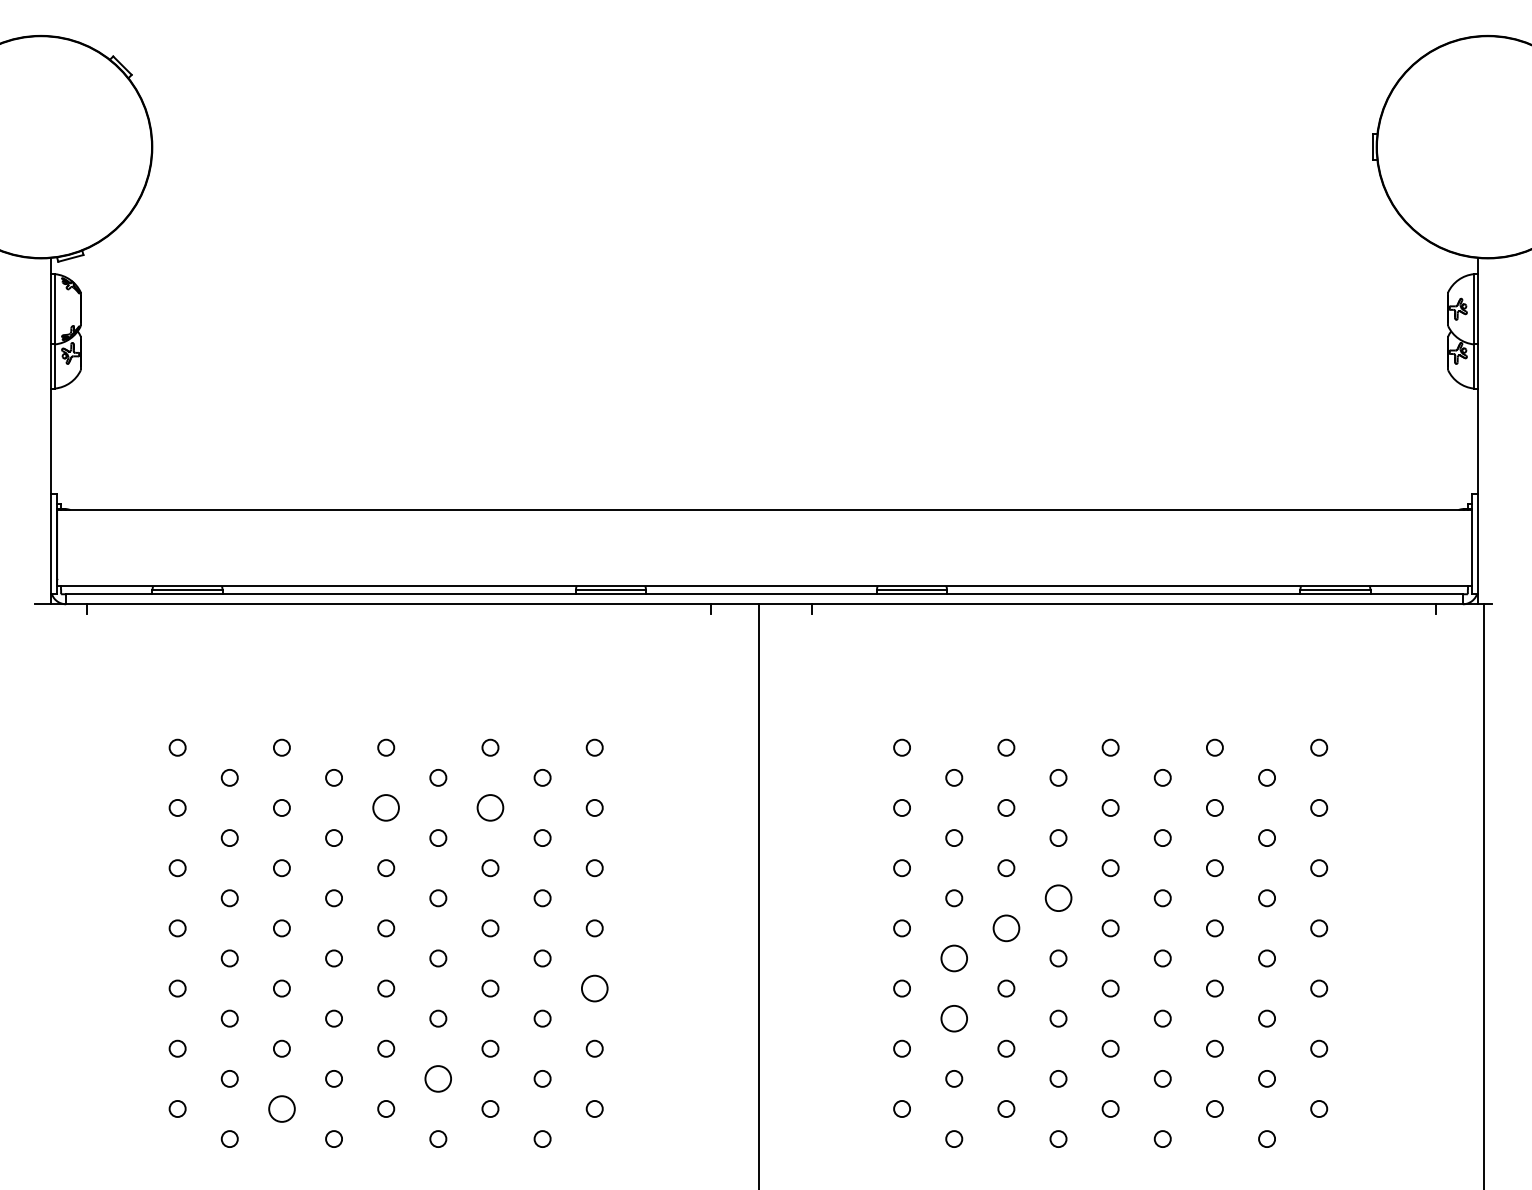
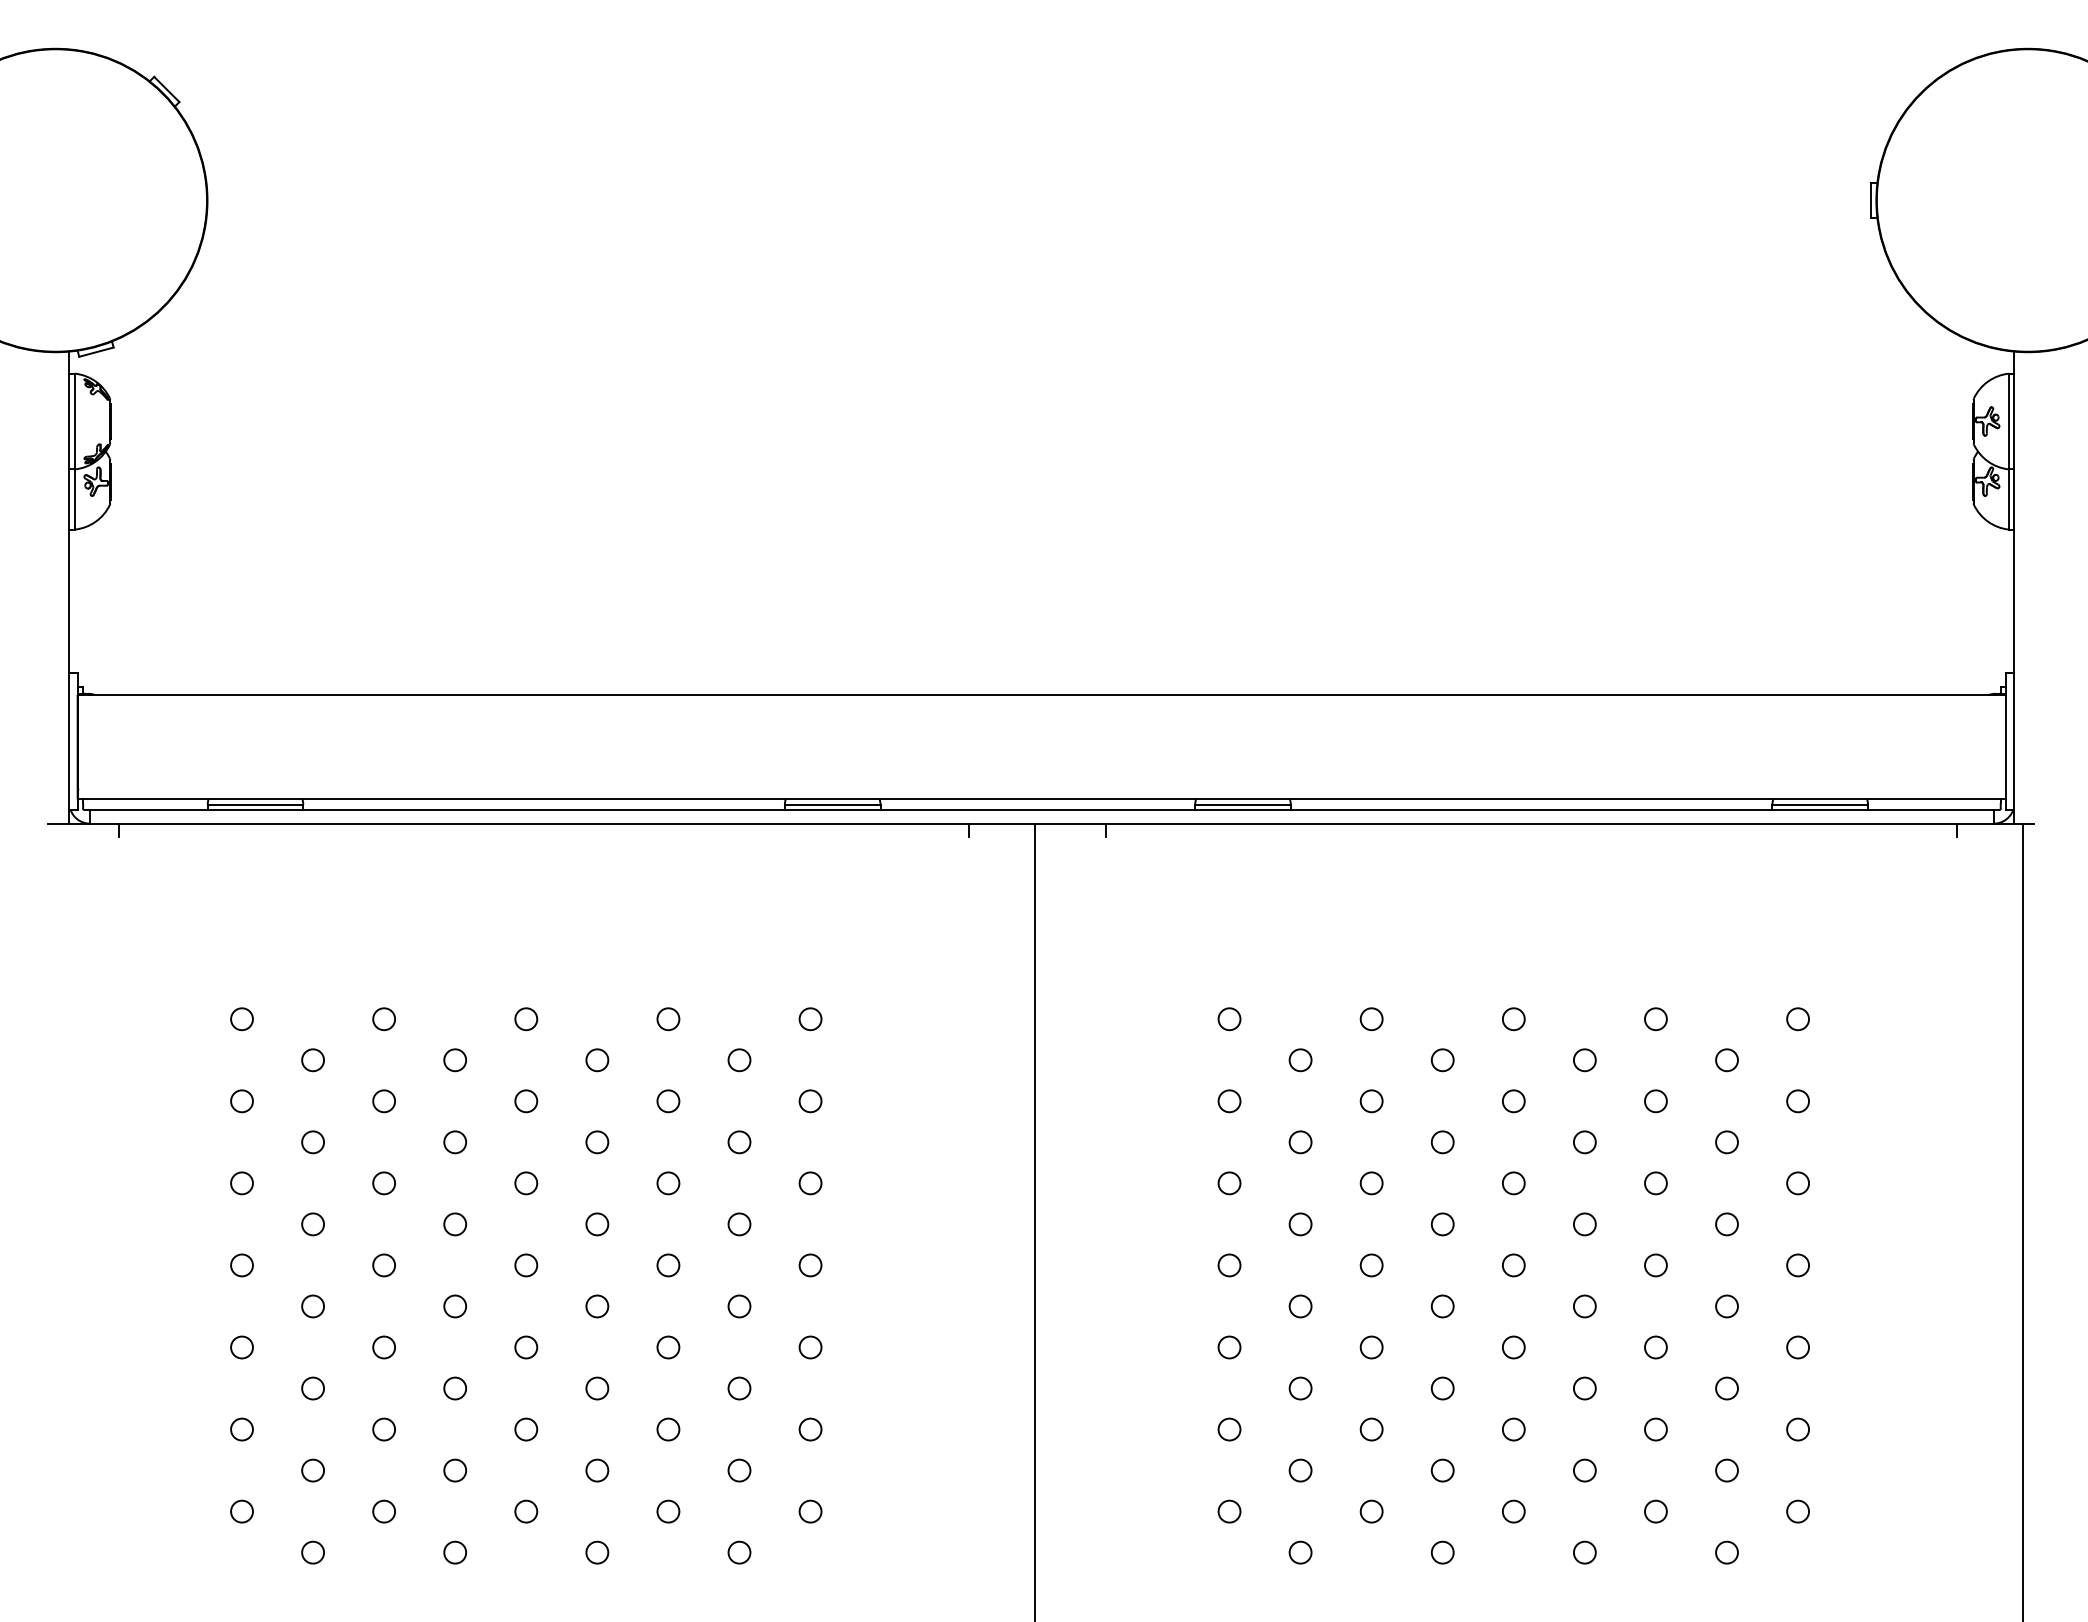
circle: (386, 808) -> (526, 1101), size x0.62
circle: (490, 808) -> (668, 1101), size x0.62
circle: (1058, 898) -> (1442, 1224), size x0.62
circle: (1006, 928) -> (1371, 1265), size x0.62
circle: (954, 958) -> (1300, 1306), size x0.62
circle: (594, 988) -> (810, 1347), size x0.62
circle: (954, 1018) -> (1300, 1388), size x0.62
circle: (438, 1078) -> (597, 1470), size x0.62
circle: (281, 1108) -> (383, 1511), size x0.62

